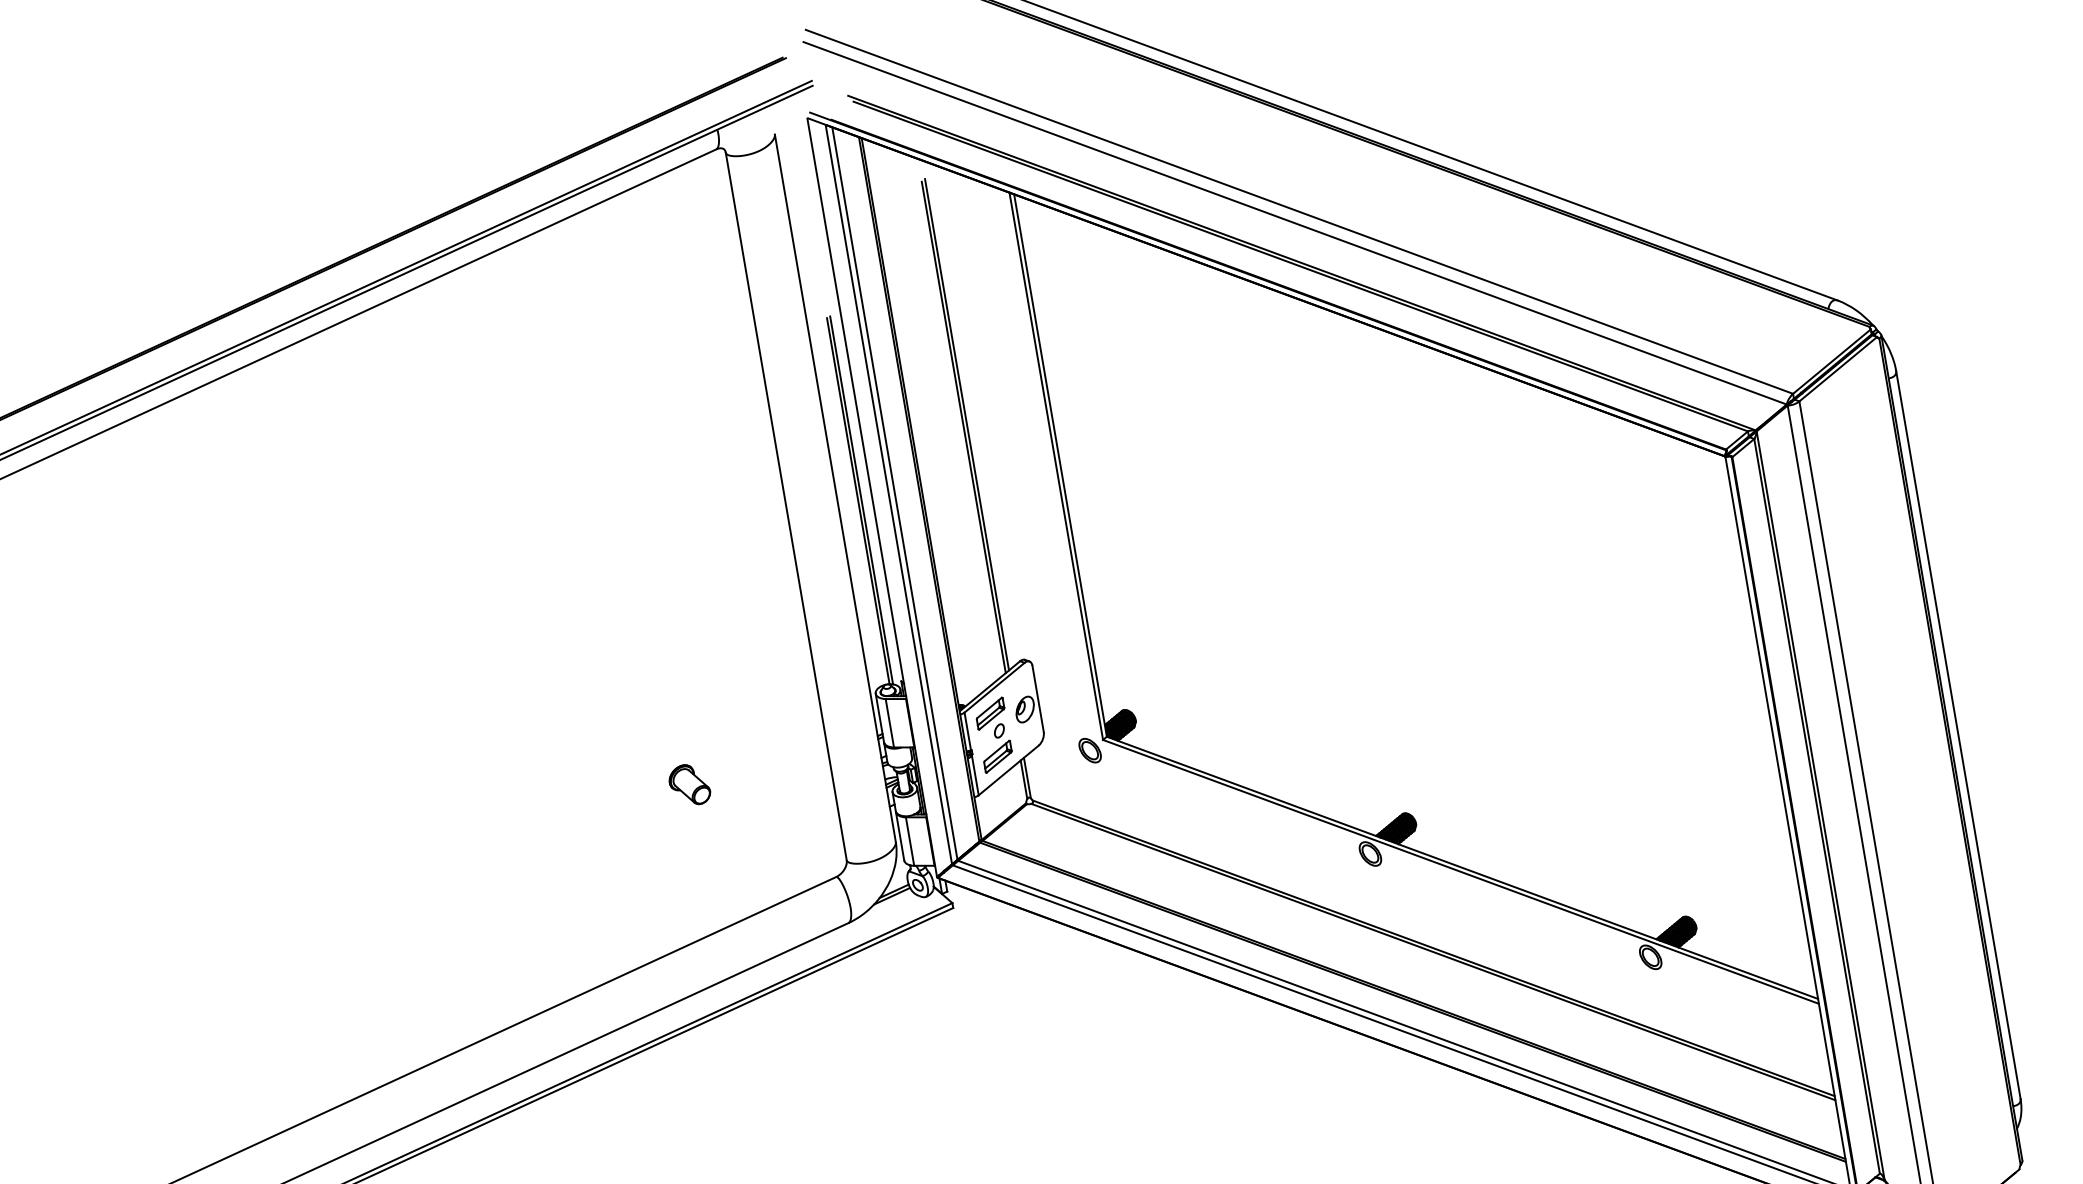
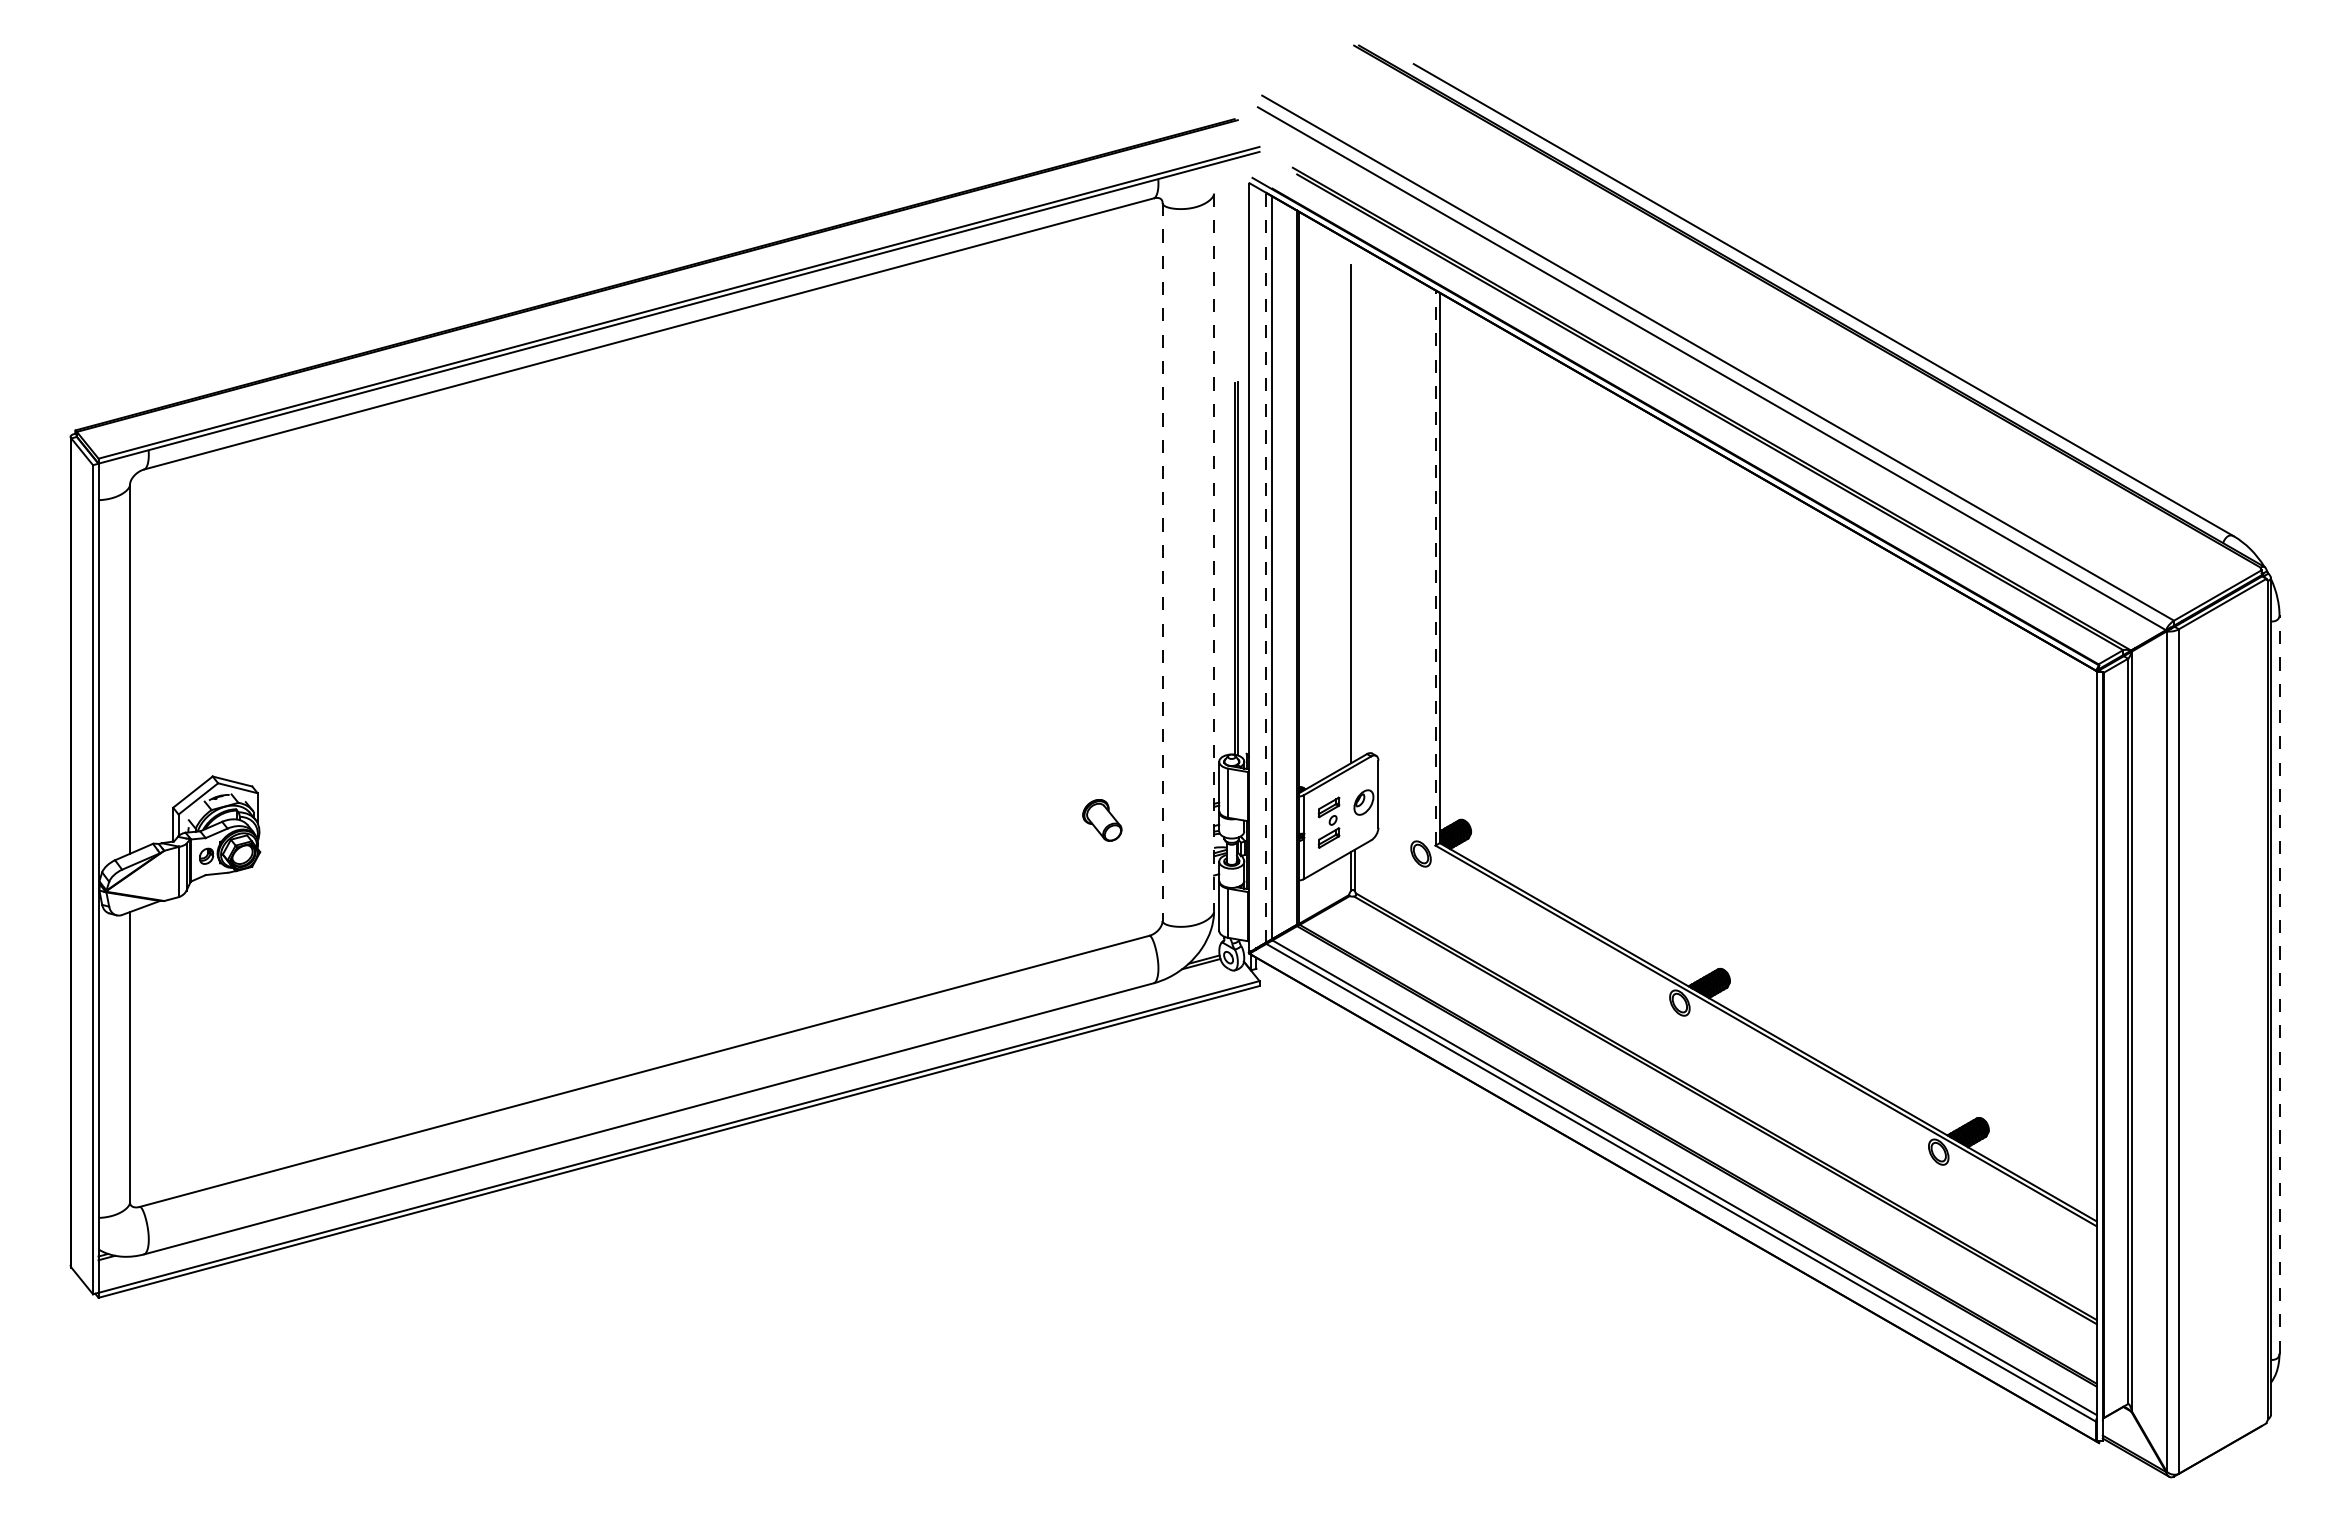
line: (966, 424) -> (1354, 511), removed
line: (1056, 466) -> (1435, 568), solid -> dashed
line: (835, 488) -> (1214, 552), solid -> dashed
line: (888, 495) -> (1265, 568), solid -> dashed
line: (786, 506) -> (1162, 562), solid -> dashed
line: (1958, 734) -> (2279, 984), solid -> dashed
part: (993, 735) -> (1328, 822), size x0.7
part: (689, 785) -> (1102, 820), moved

